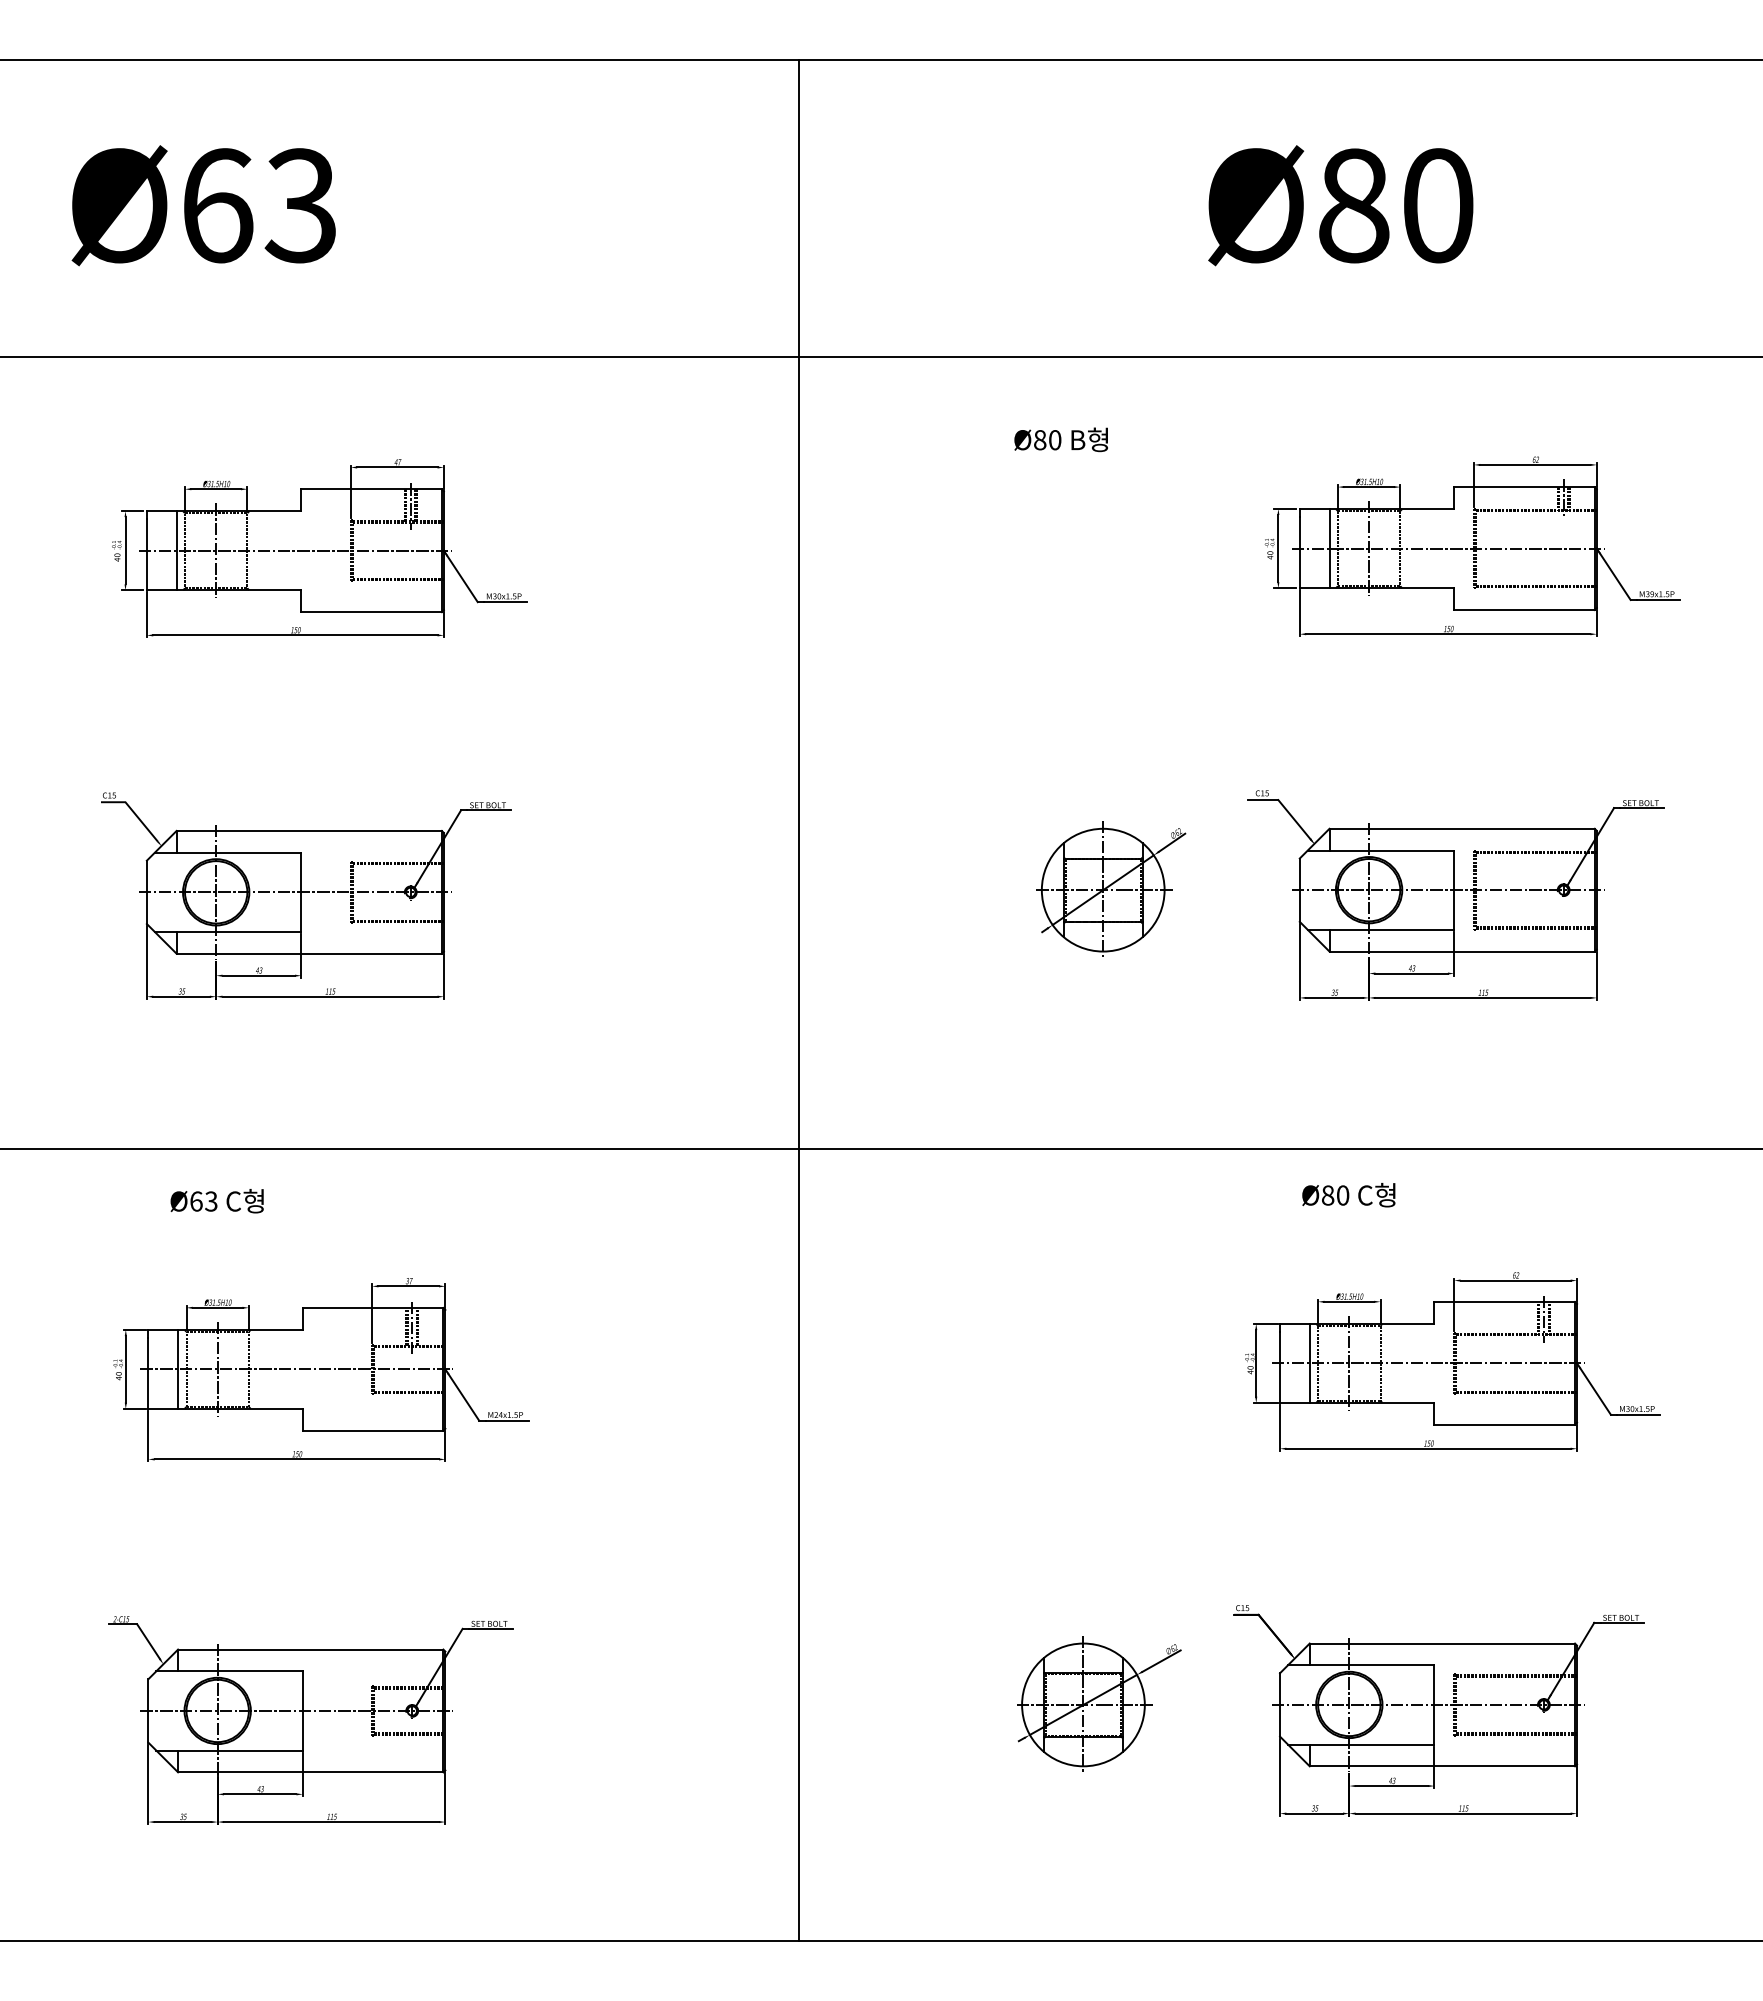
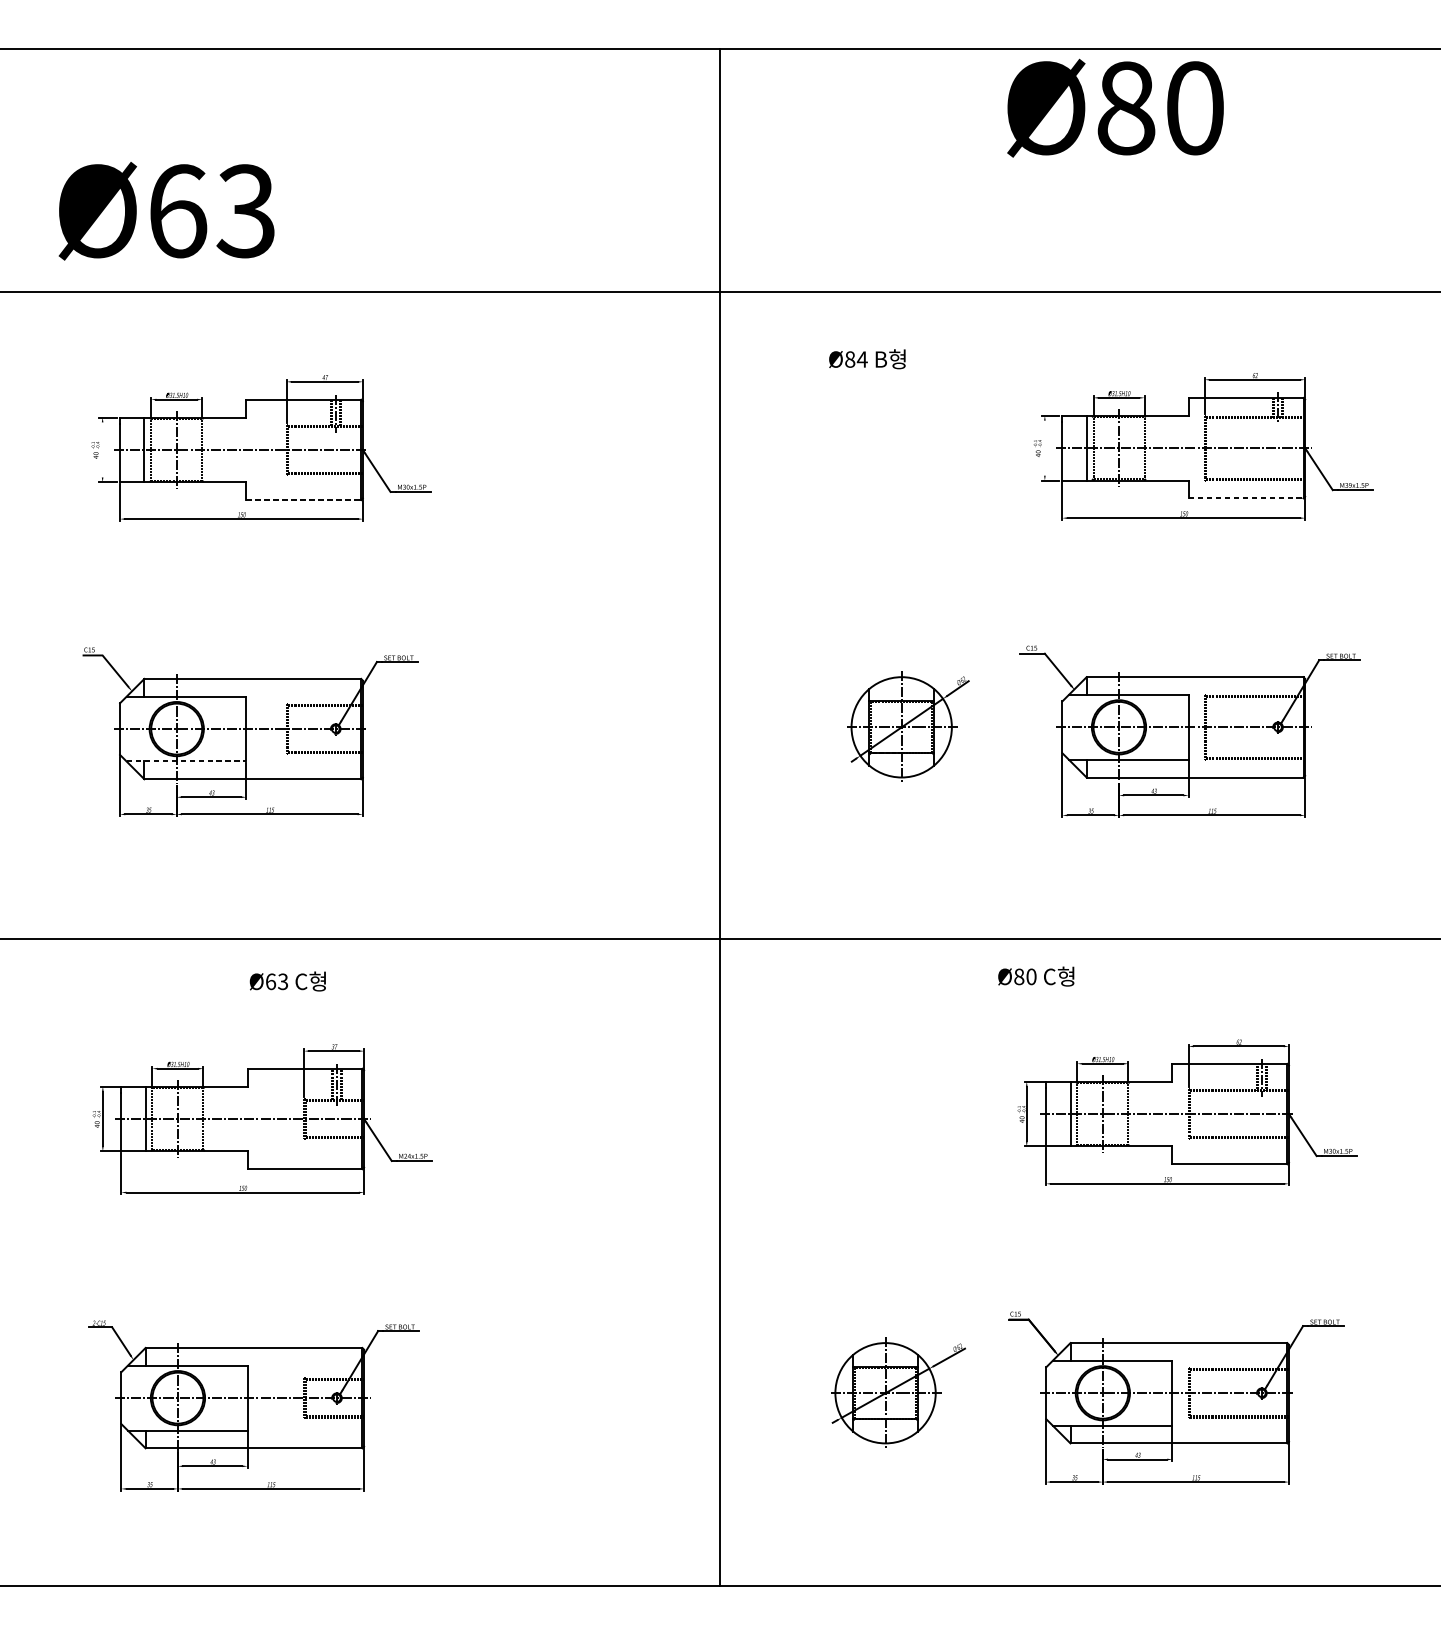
text: (203, 205) -> (166, 211), moved
text: (1340, 205) -> (1115, 108), moved
text: (1054, 440) -> (861, 359), Ø80 -> Ø84
line: (1278, 548) -> (1044, 448), removed
line: (125, 550) -> (102, 449), removed
line: (1525, 609) -> (1246, 497), solid -> dashed
line: (372, 612) -> (304, 500), solid -> dashed
line: (228, 931) -> (186, 761), solid -> dashed
line: (798, 1000) -> (719, 817), moved
text: (1348, 1195) -> (1035, 976), moved
text: (216, 1201) -> (287, 981), moved

